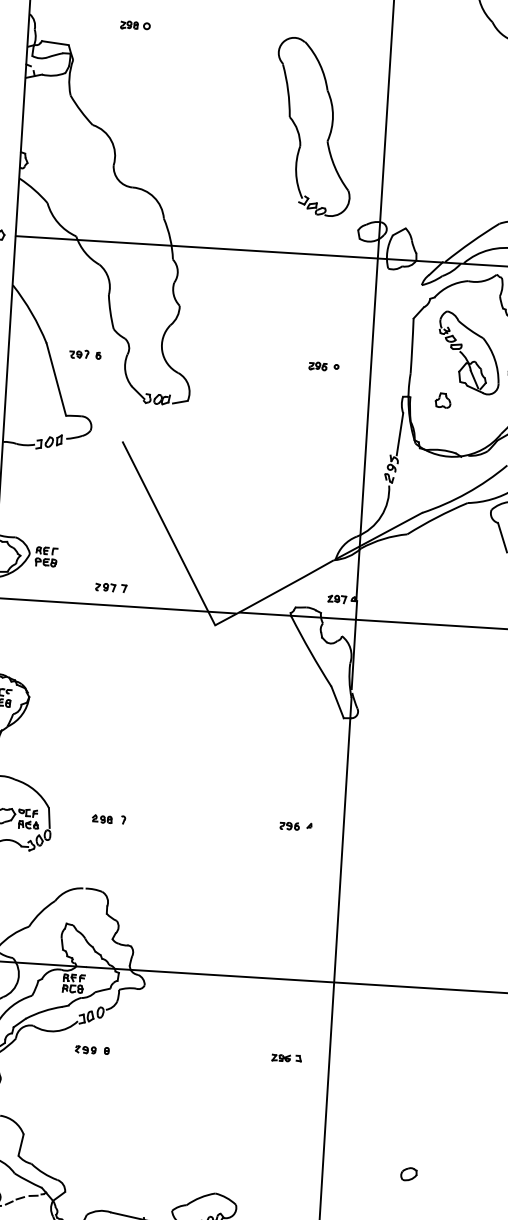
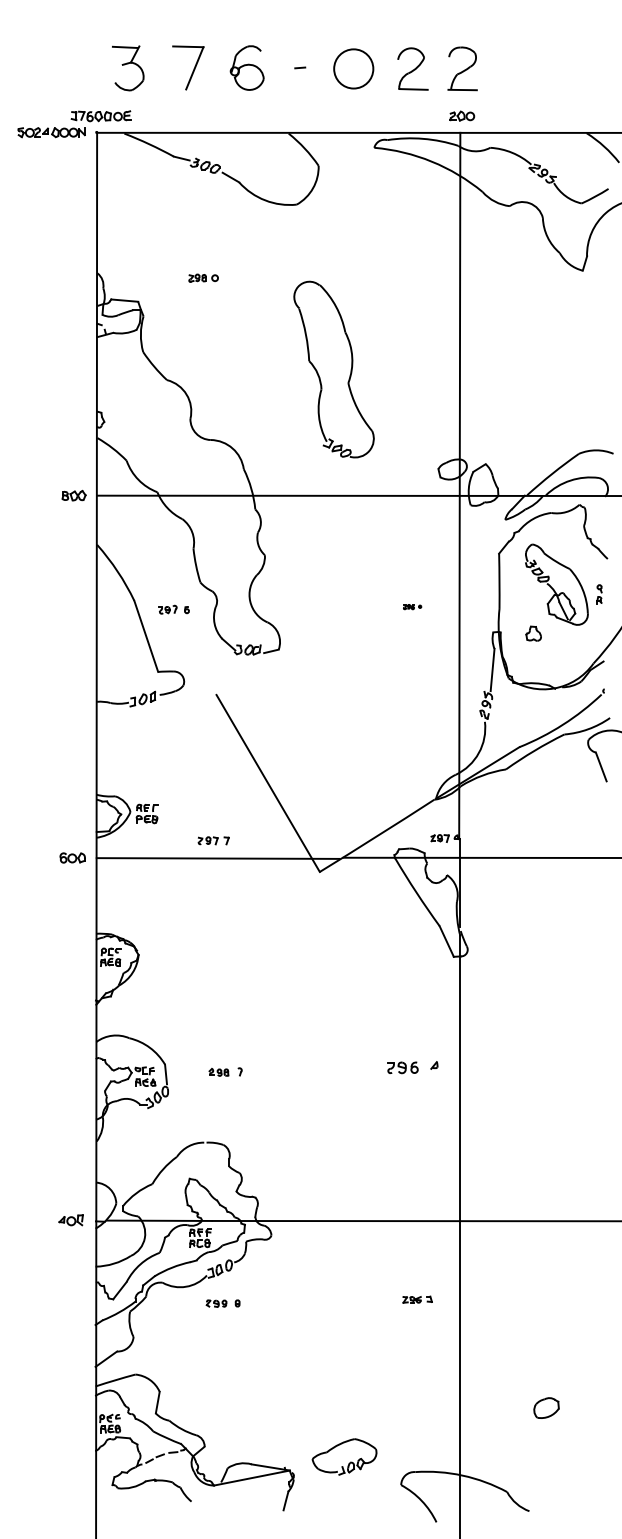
part: (299, 132) -> (319, 375), moved
part: (323, 366) -> (412, 606), size x0.6
part: (295, 826) -> (412, 1067), size x1.6
part: (408, 1173) -> (546, 1407), size x1.6

